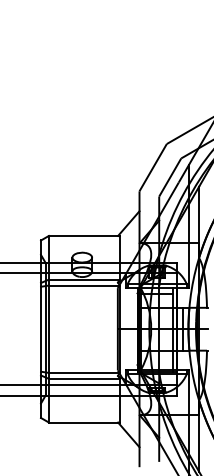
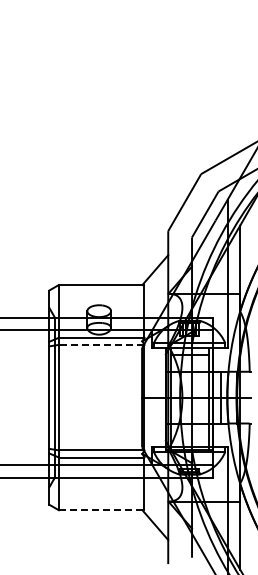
line: (84, 285) -> (101, 344), solid -> dashed
line: (84, 422) -> (101, 510), solid -> dashed

